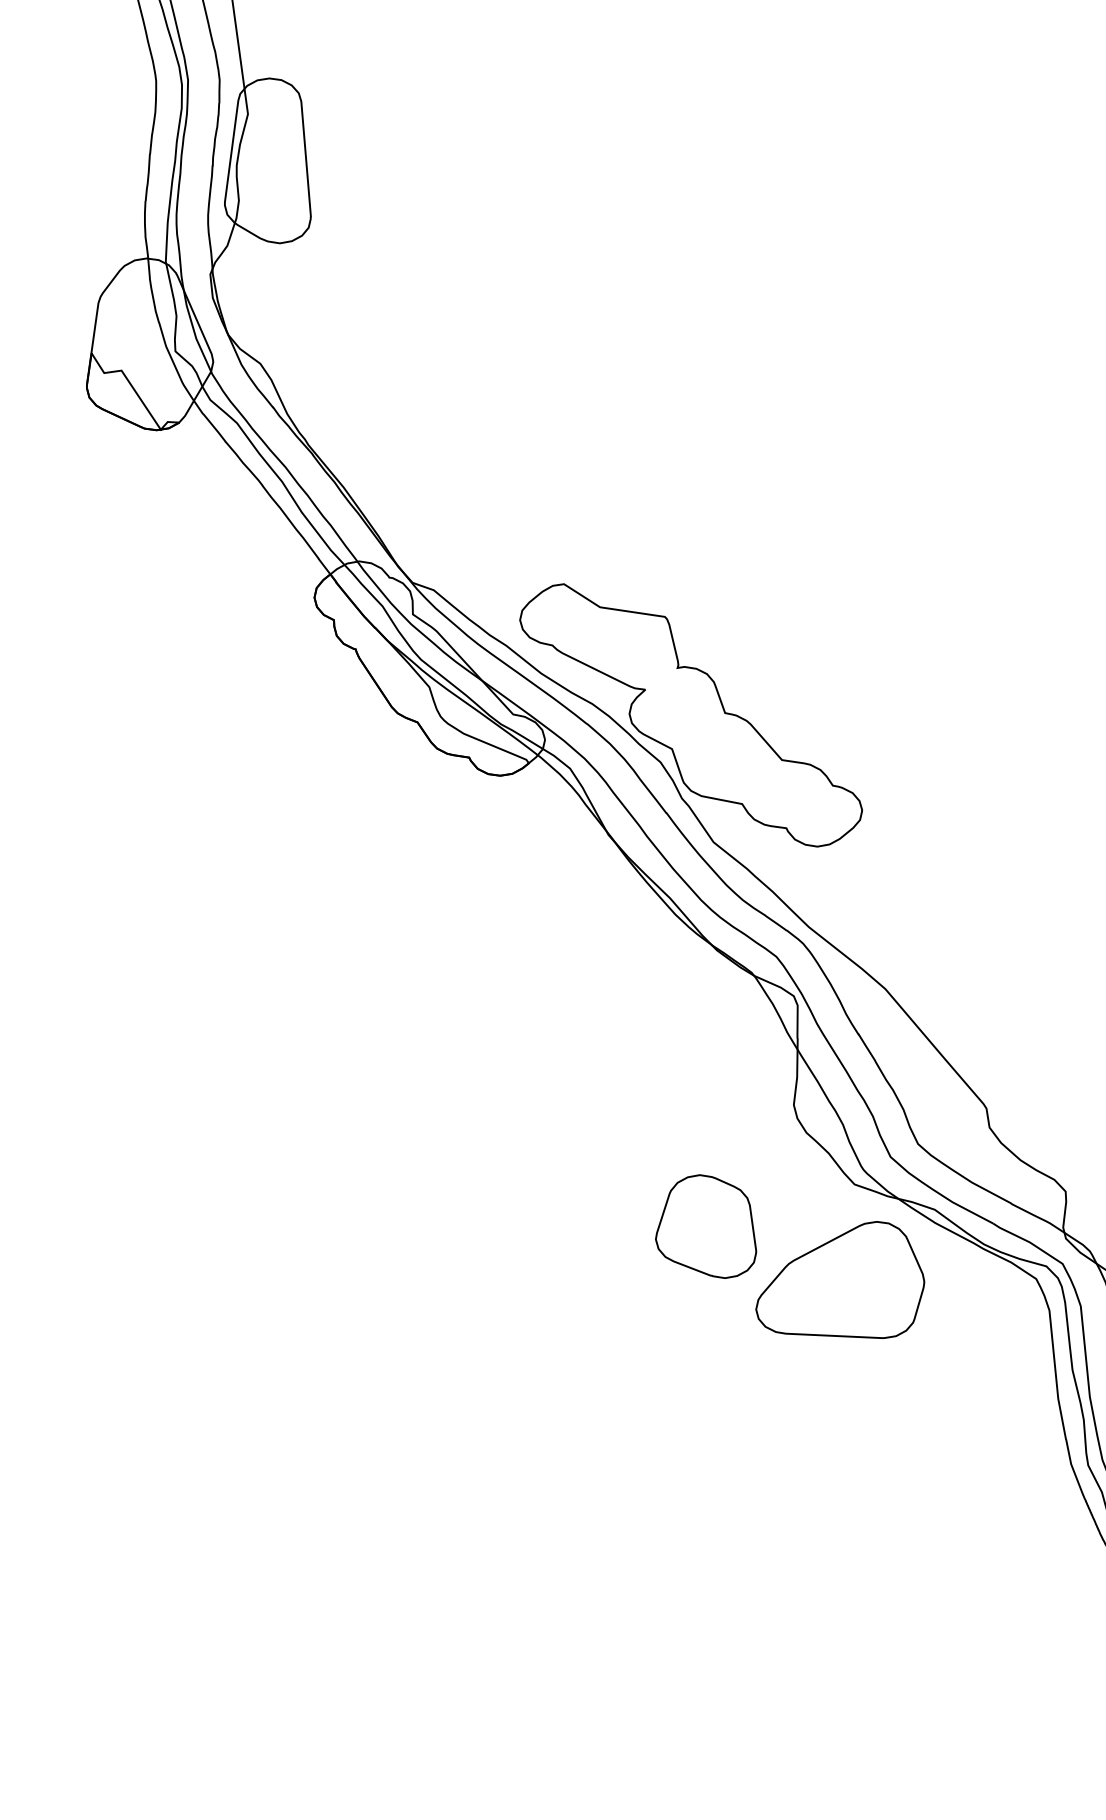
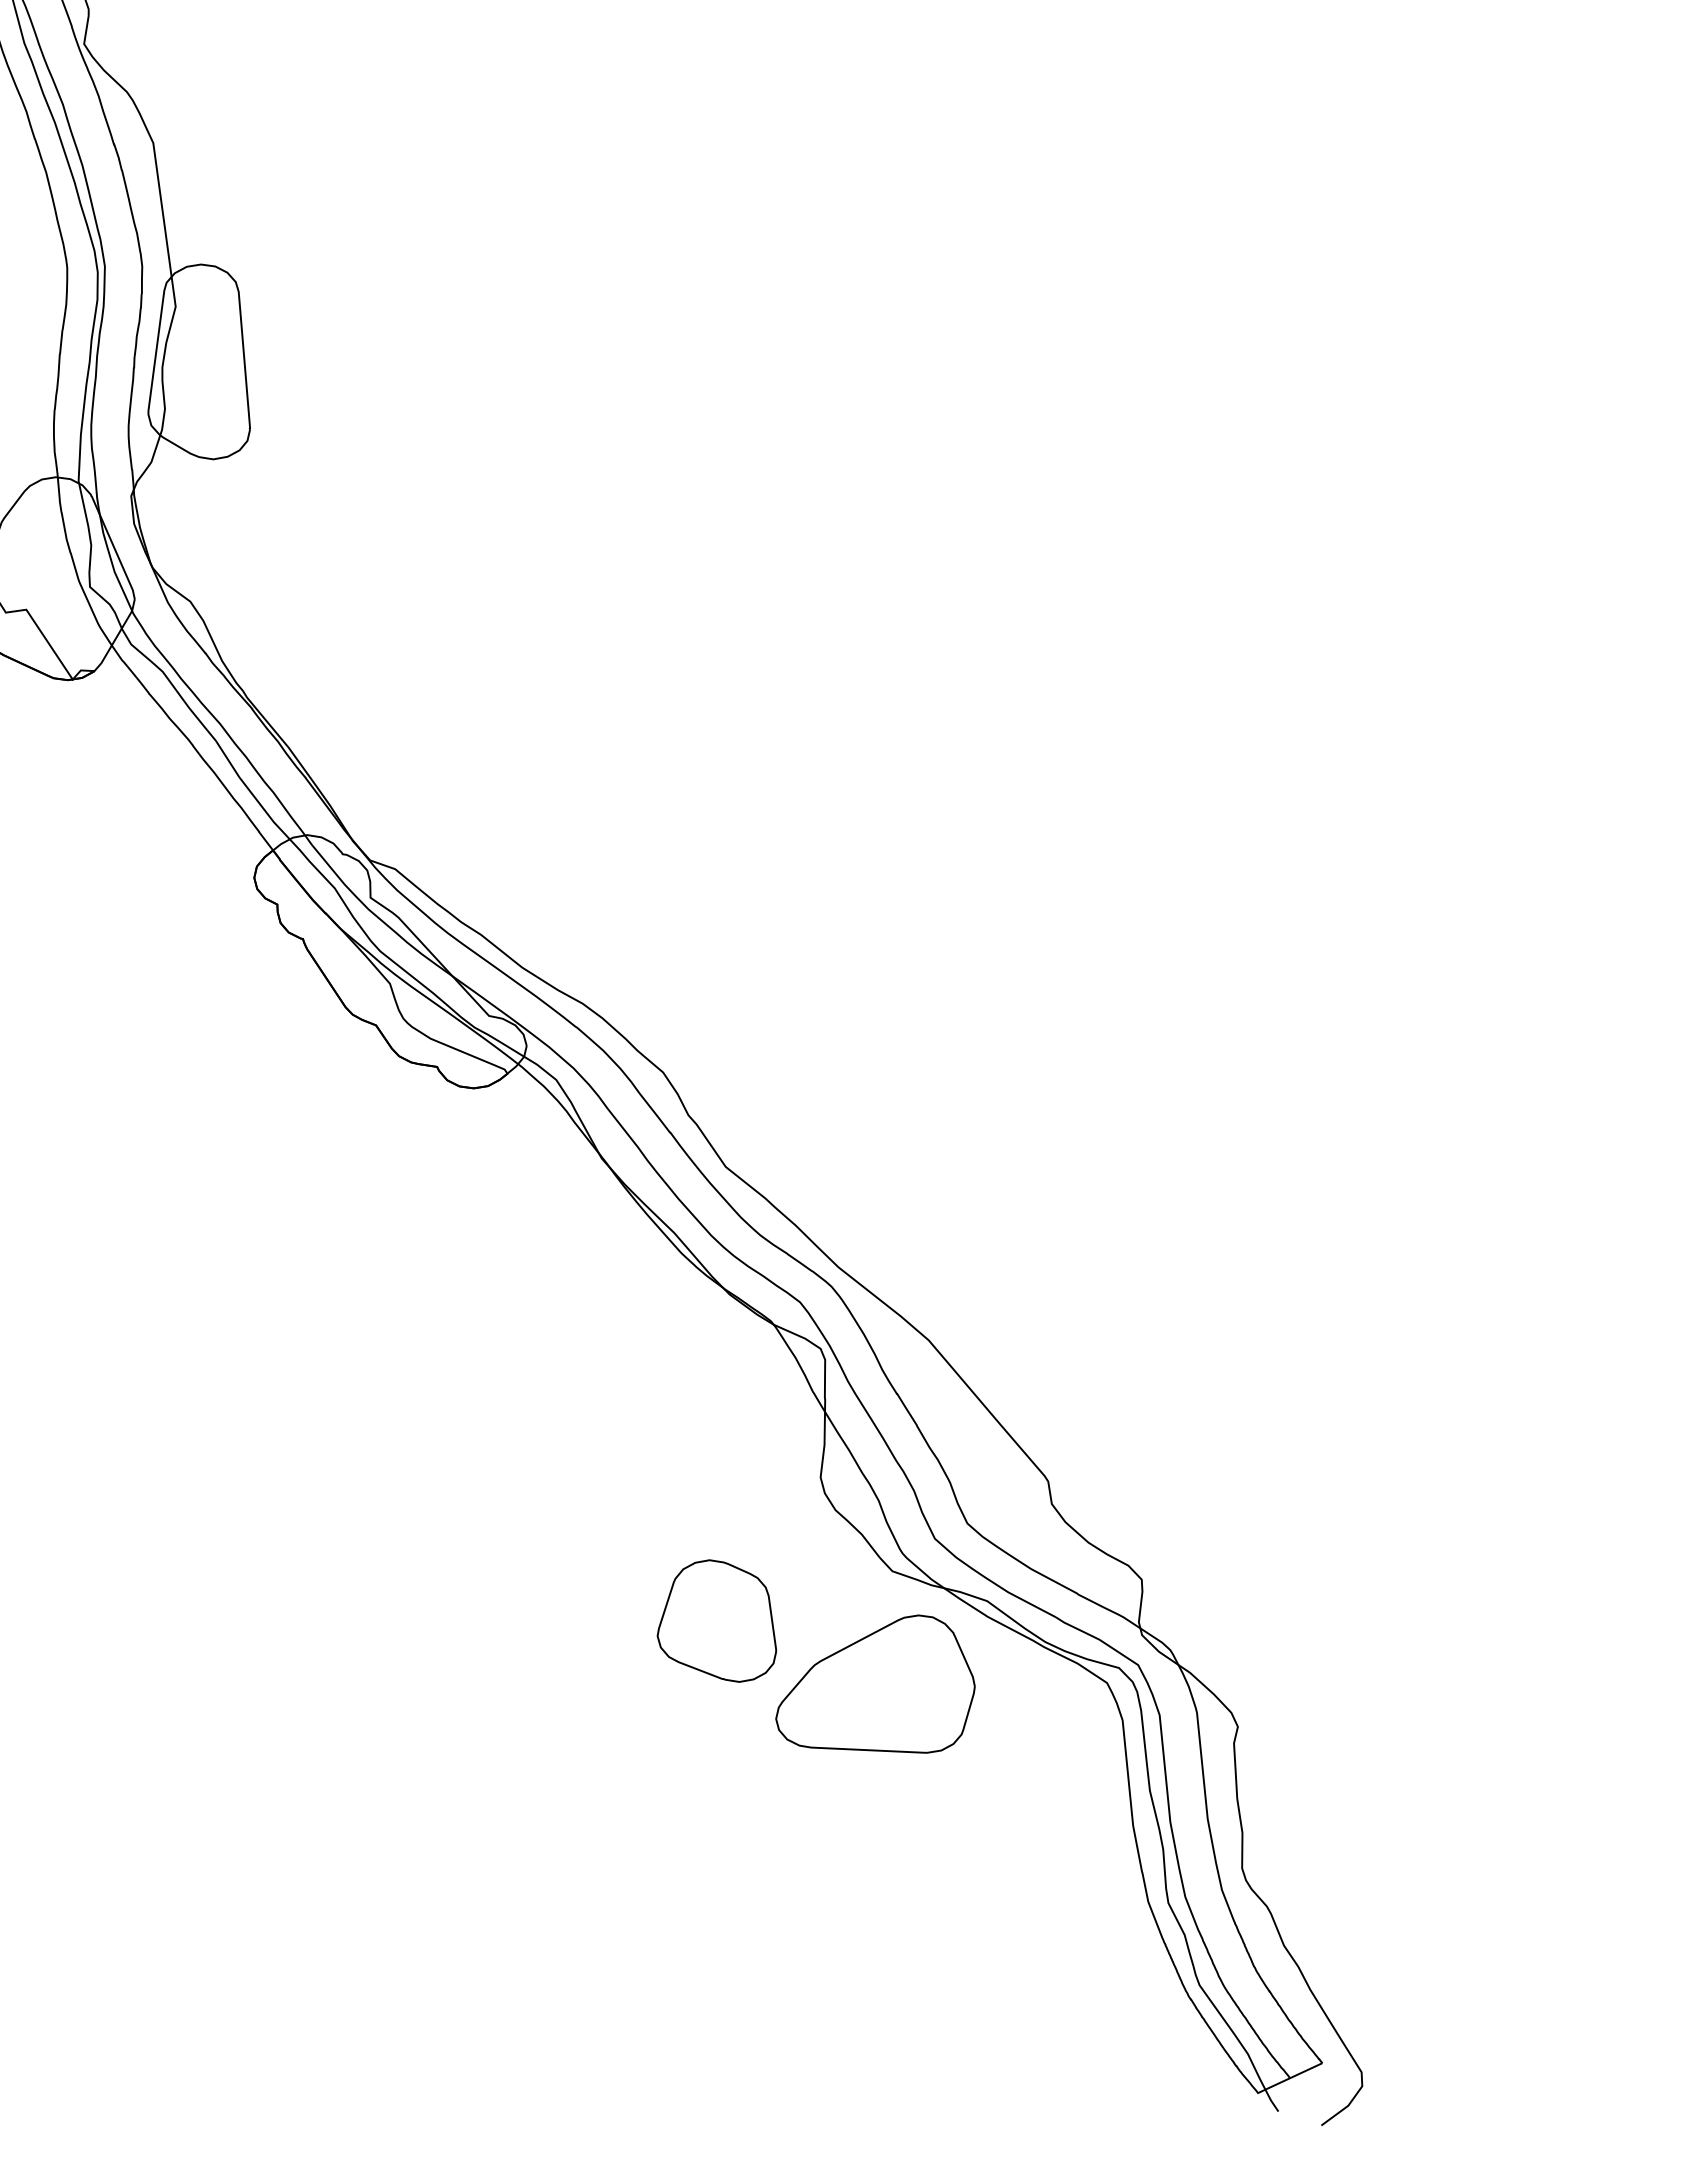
part: (691, 714) -> (699, 1016), removed

